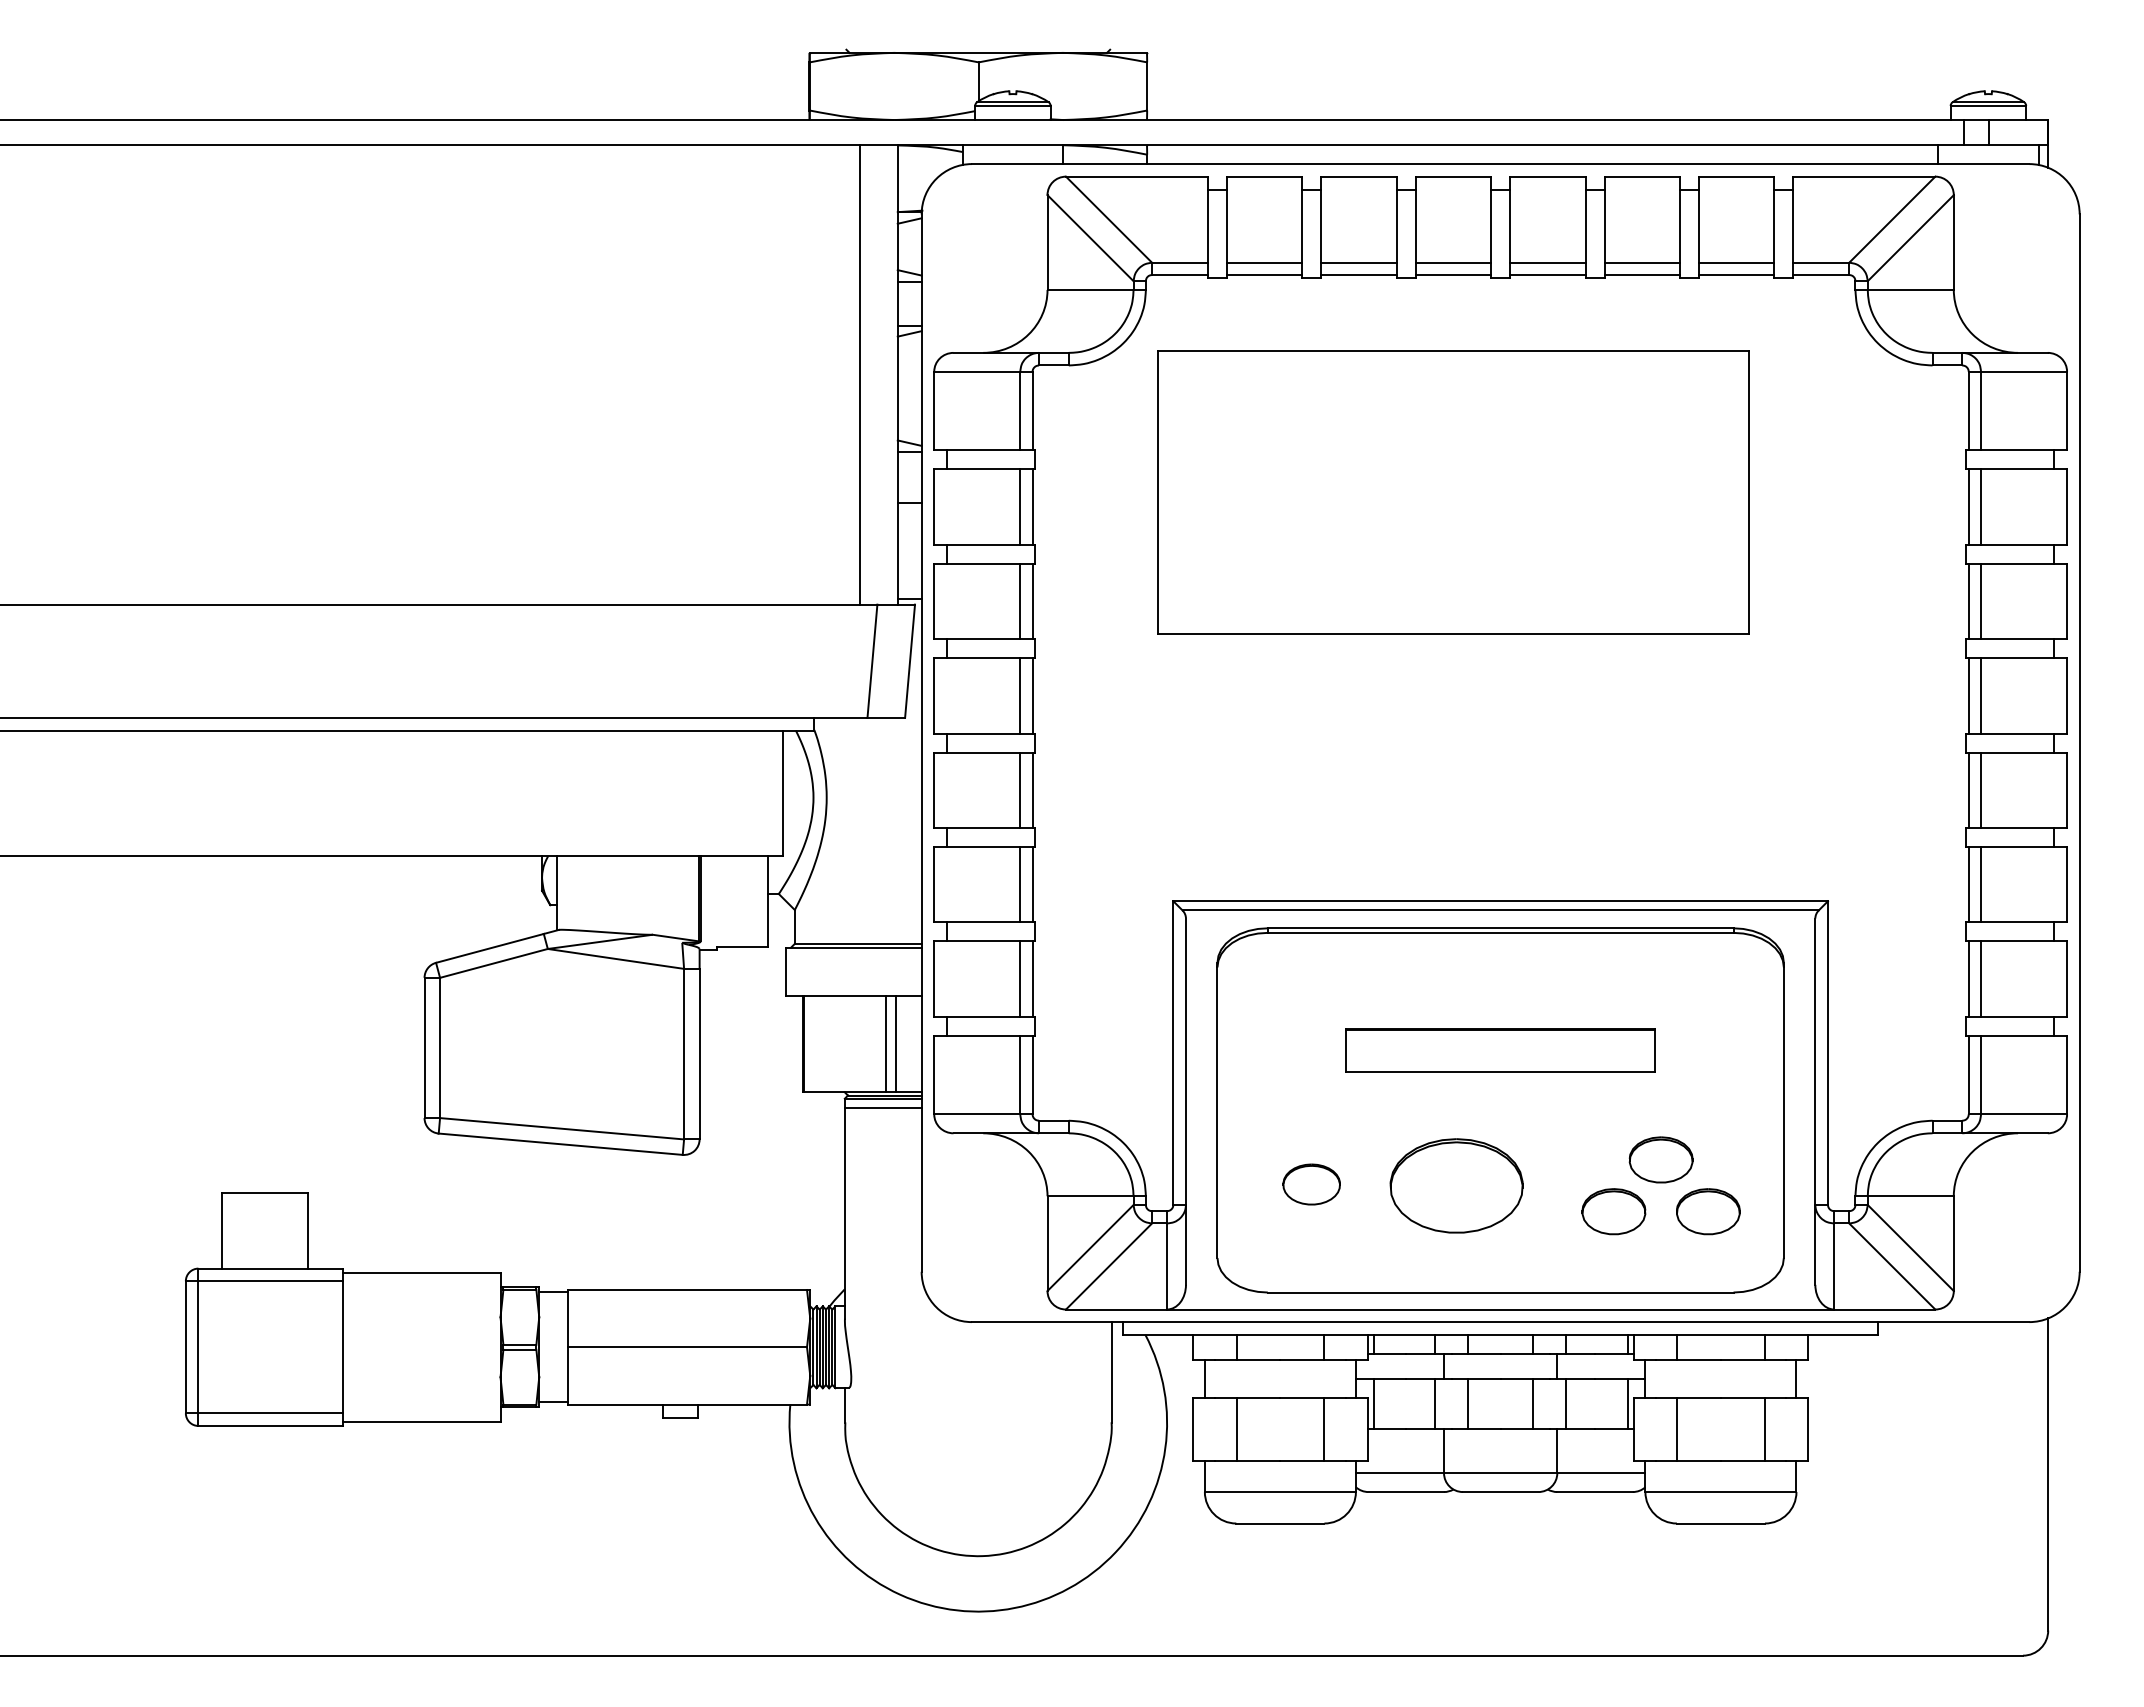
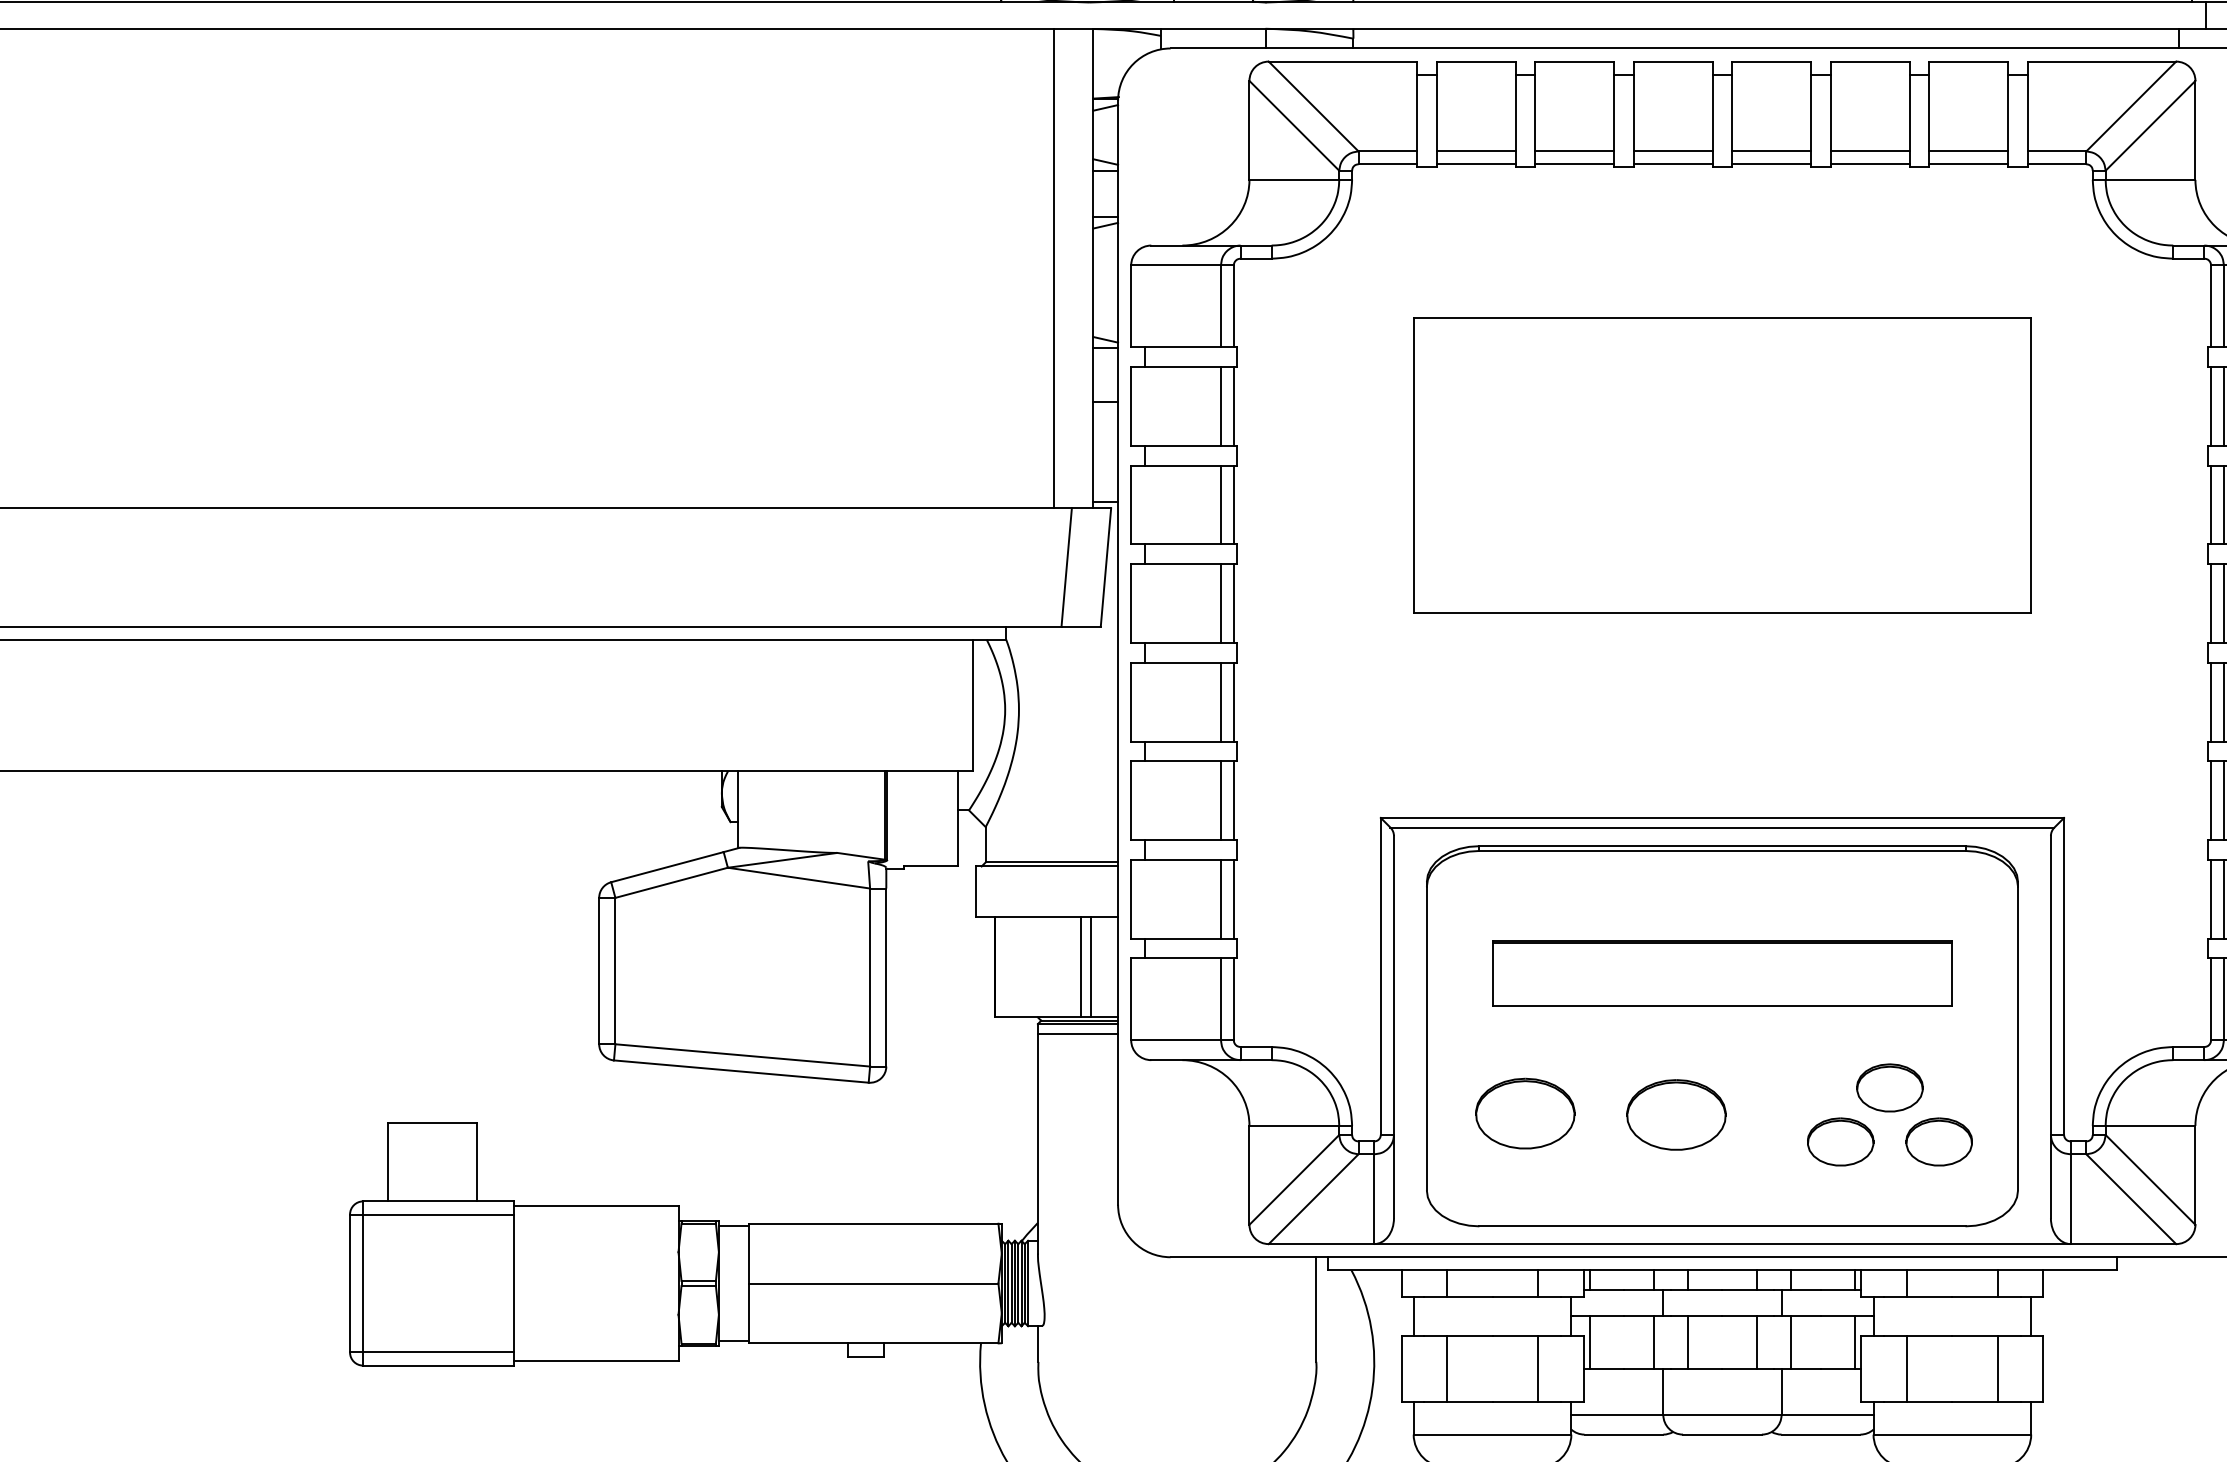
part: (1453, 492) -> (1722, 465), moved
part: (1500, 1050) -> (1722, 973), size x1.43
part: (1311, 1184) -> (1524, 1113), size x1.67
part: (1456, 1185) -> (1676, 1114), size x0.71

